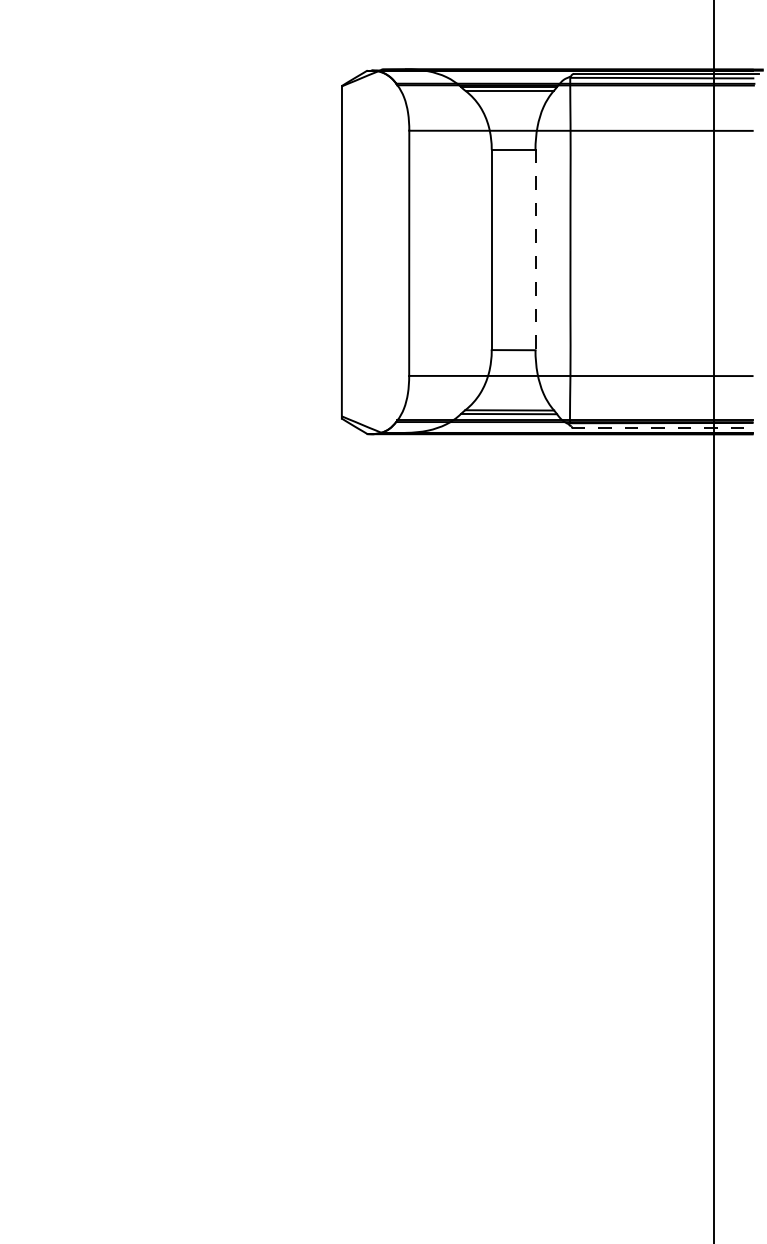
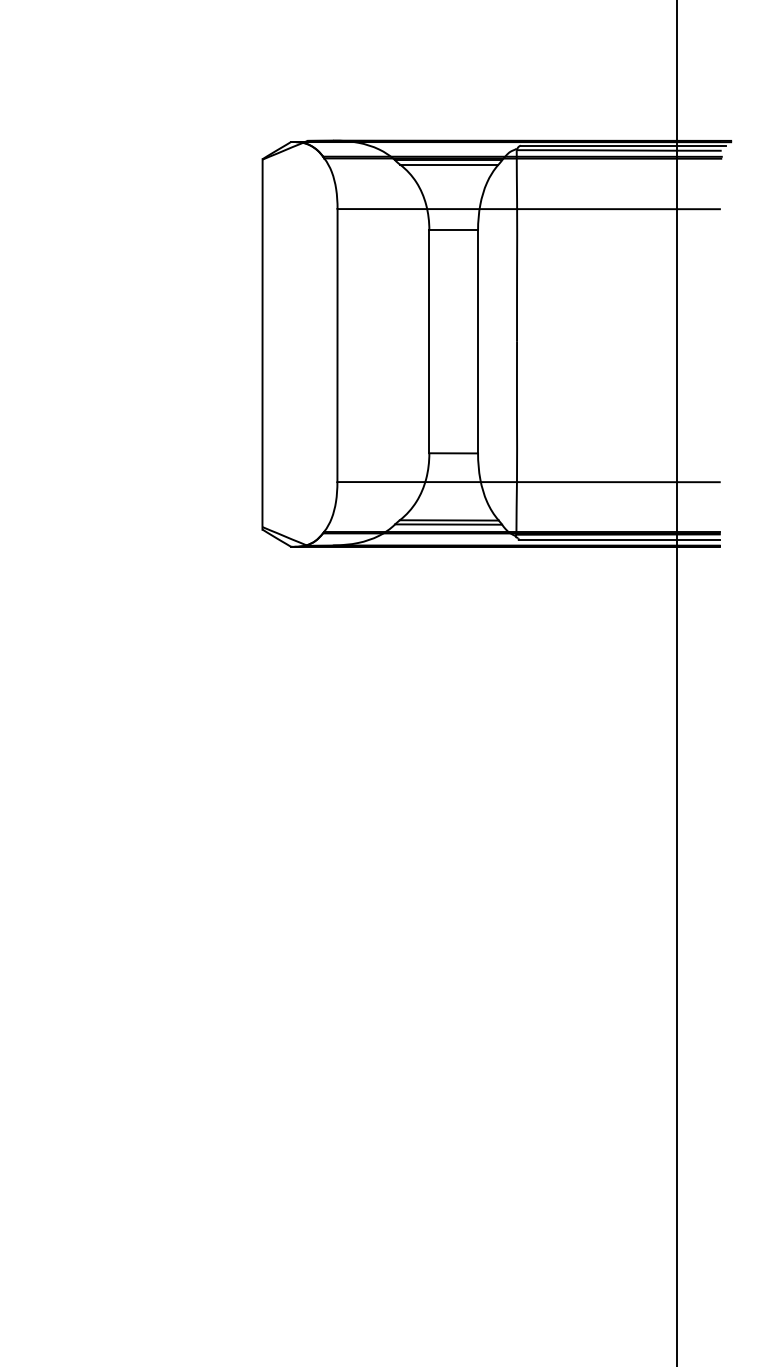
line: (535, 250) -> (478, 342), dashed -> solid
line: (662, 428) -> (619, 540), dashed -> solid

